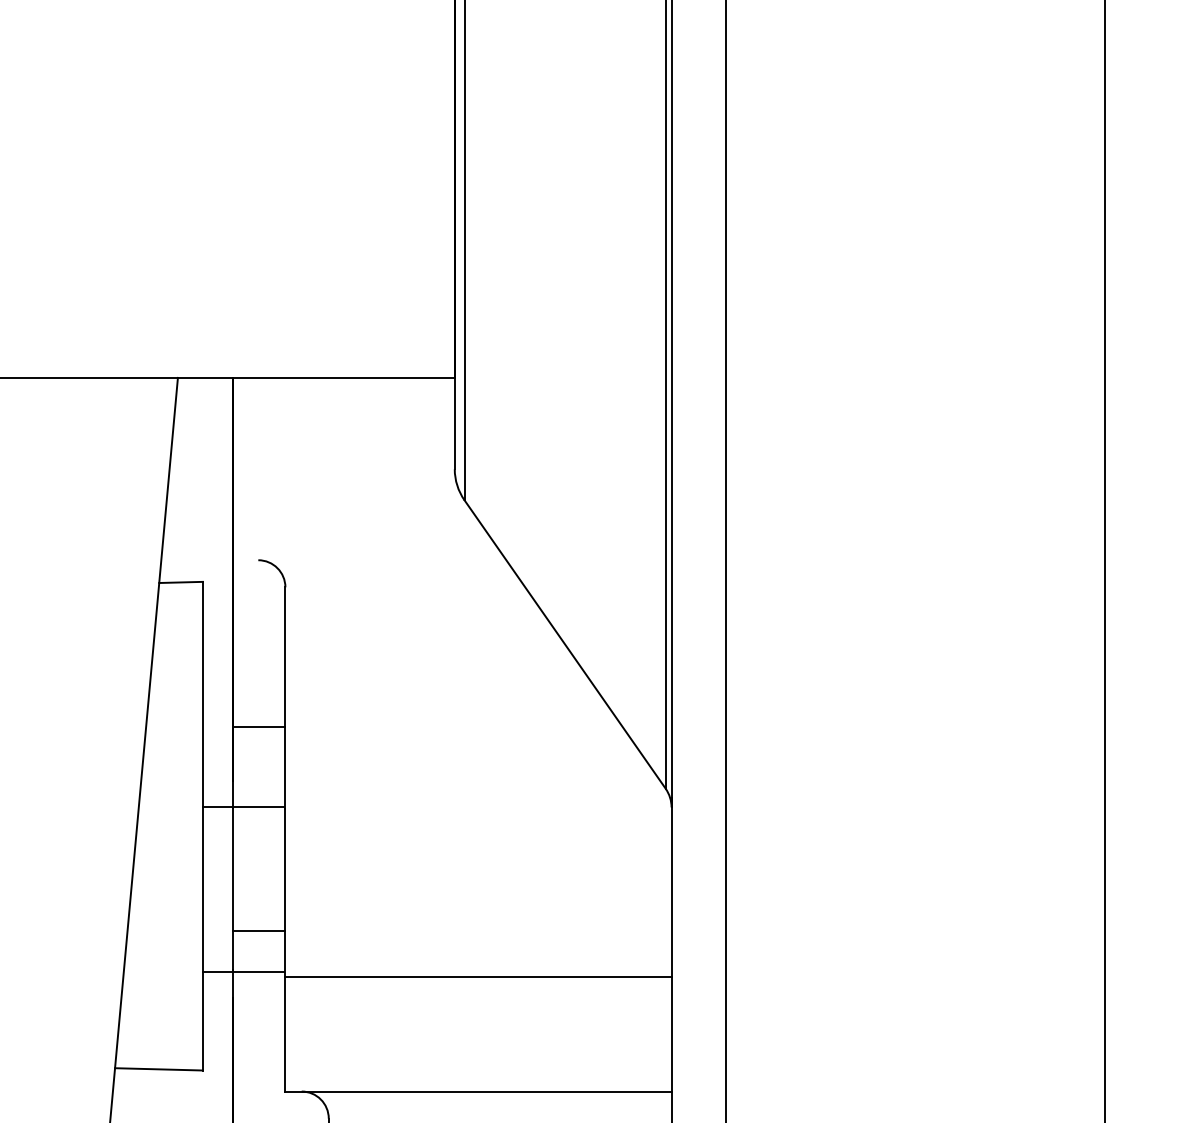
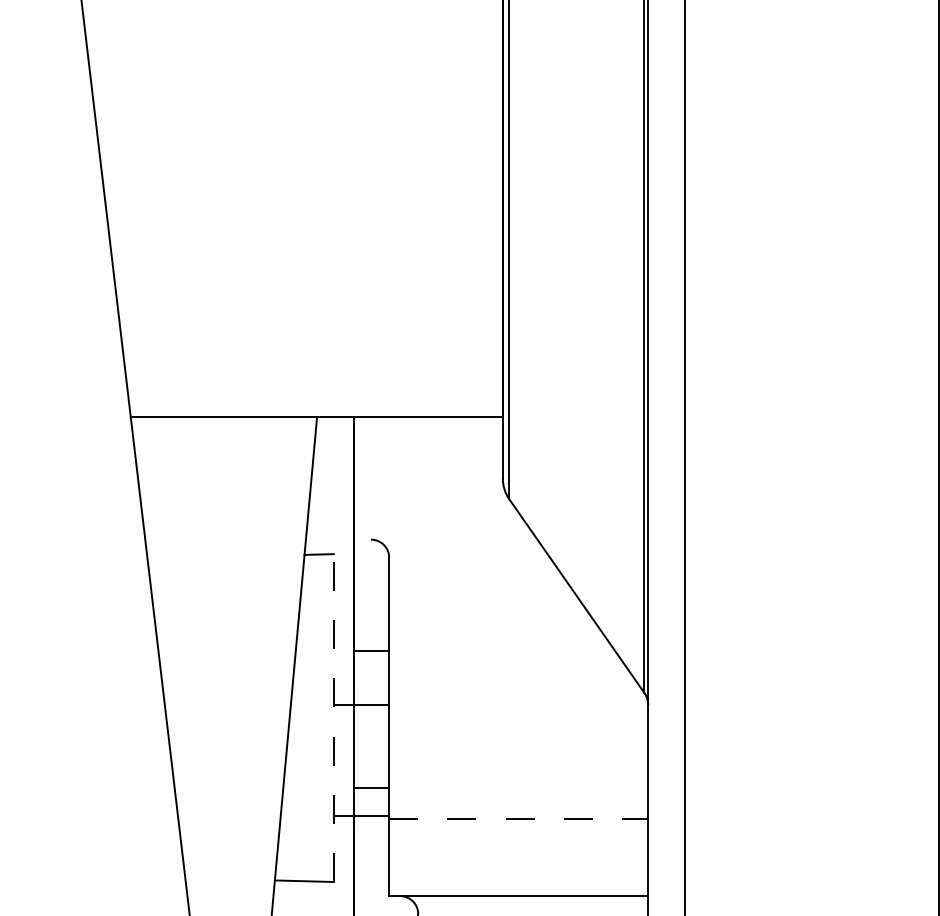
line: (202, 826) -> (333, 718), solid -> dashed
line: (478, 975) -> (518, 818), solid -> dashed

